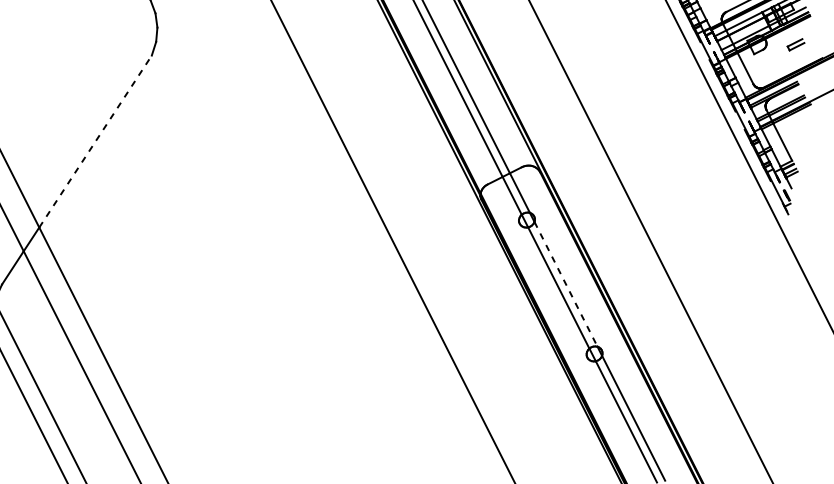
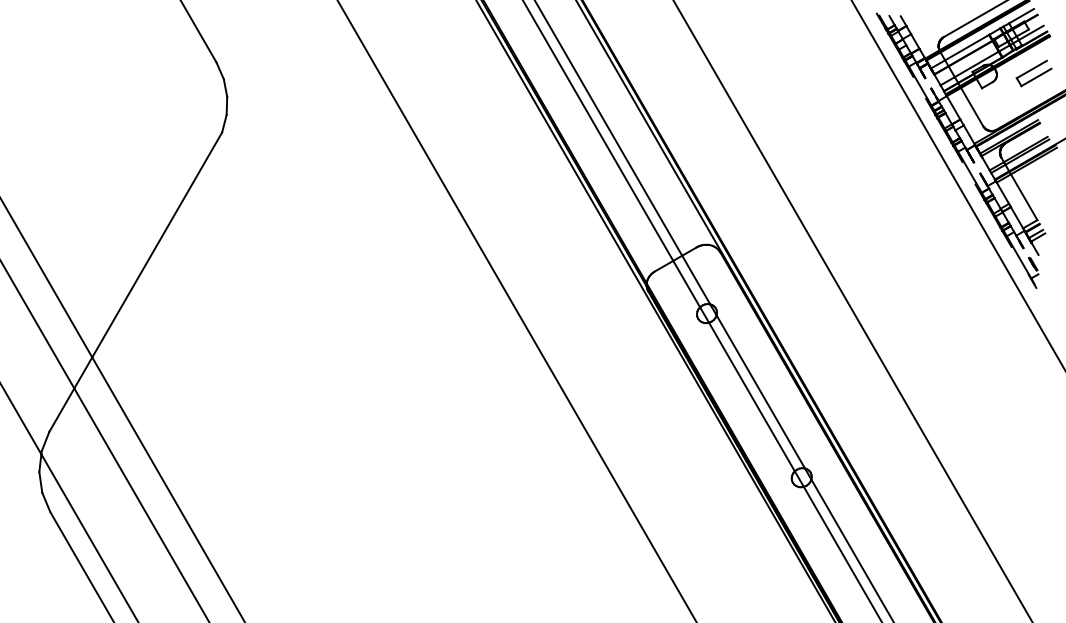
part: (795, 44) -> (1033, 73), size x1.67
line: (95, 141) -> (157, 244), dashed -> solid
line: (566, 284) -> (761, 392), dashed -> solid

